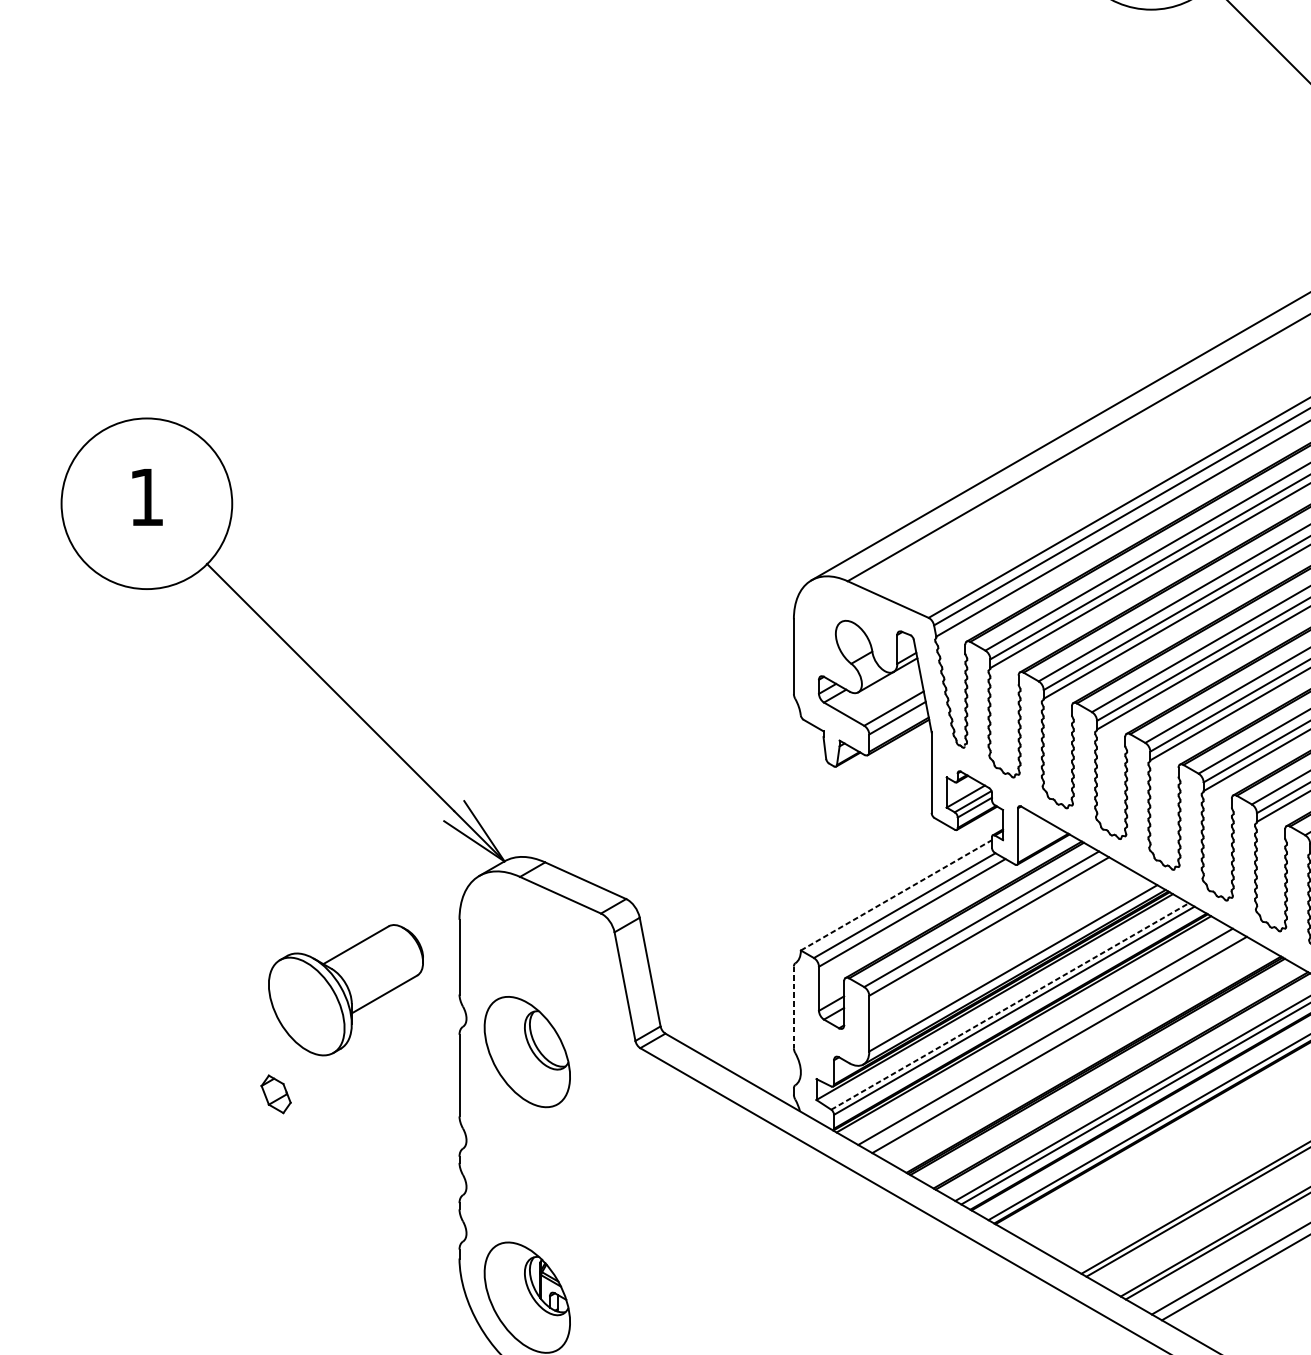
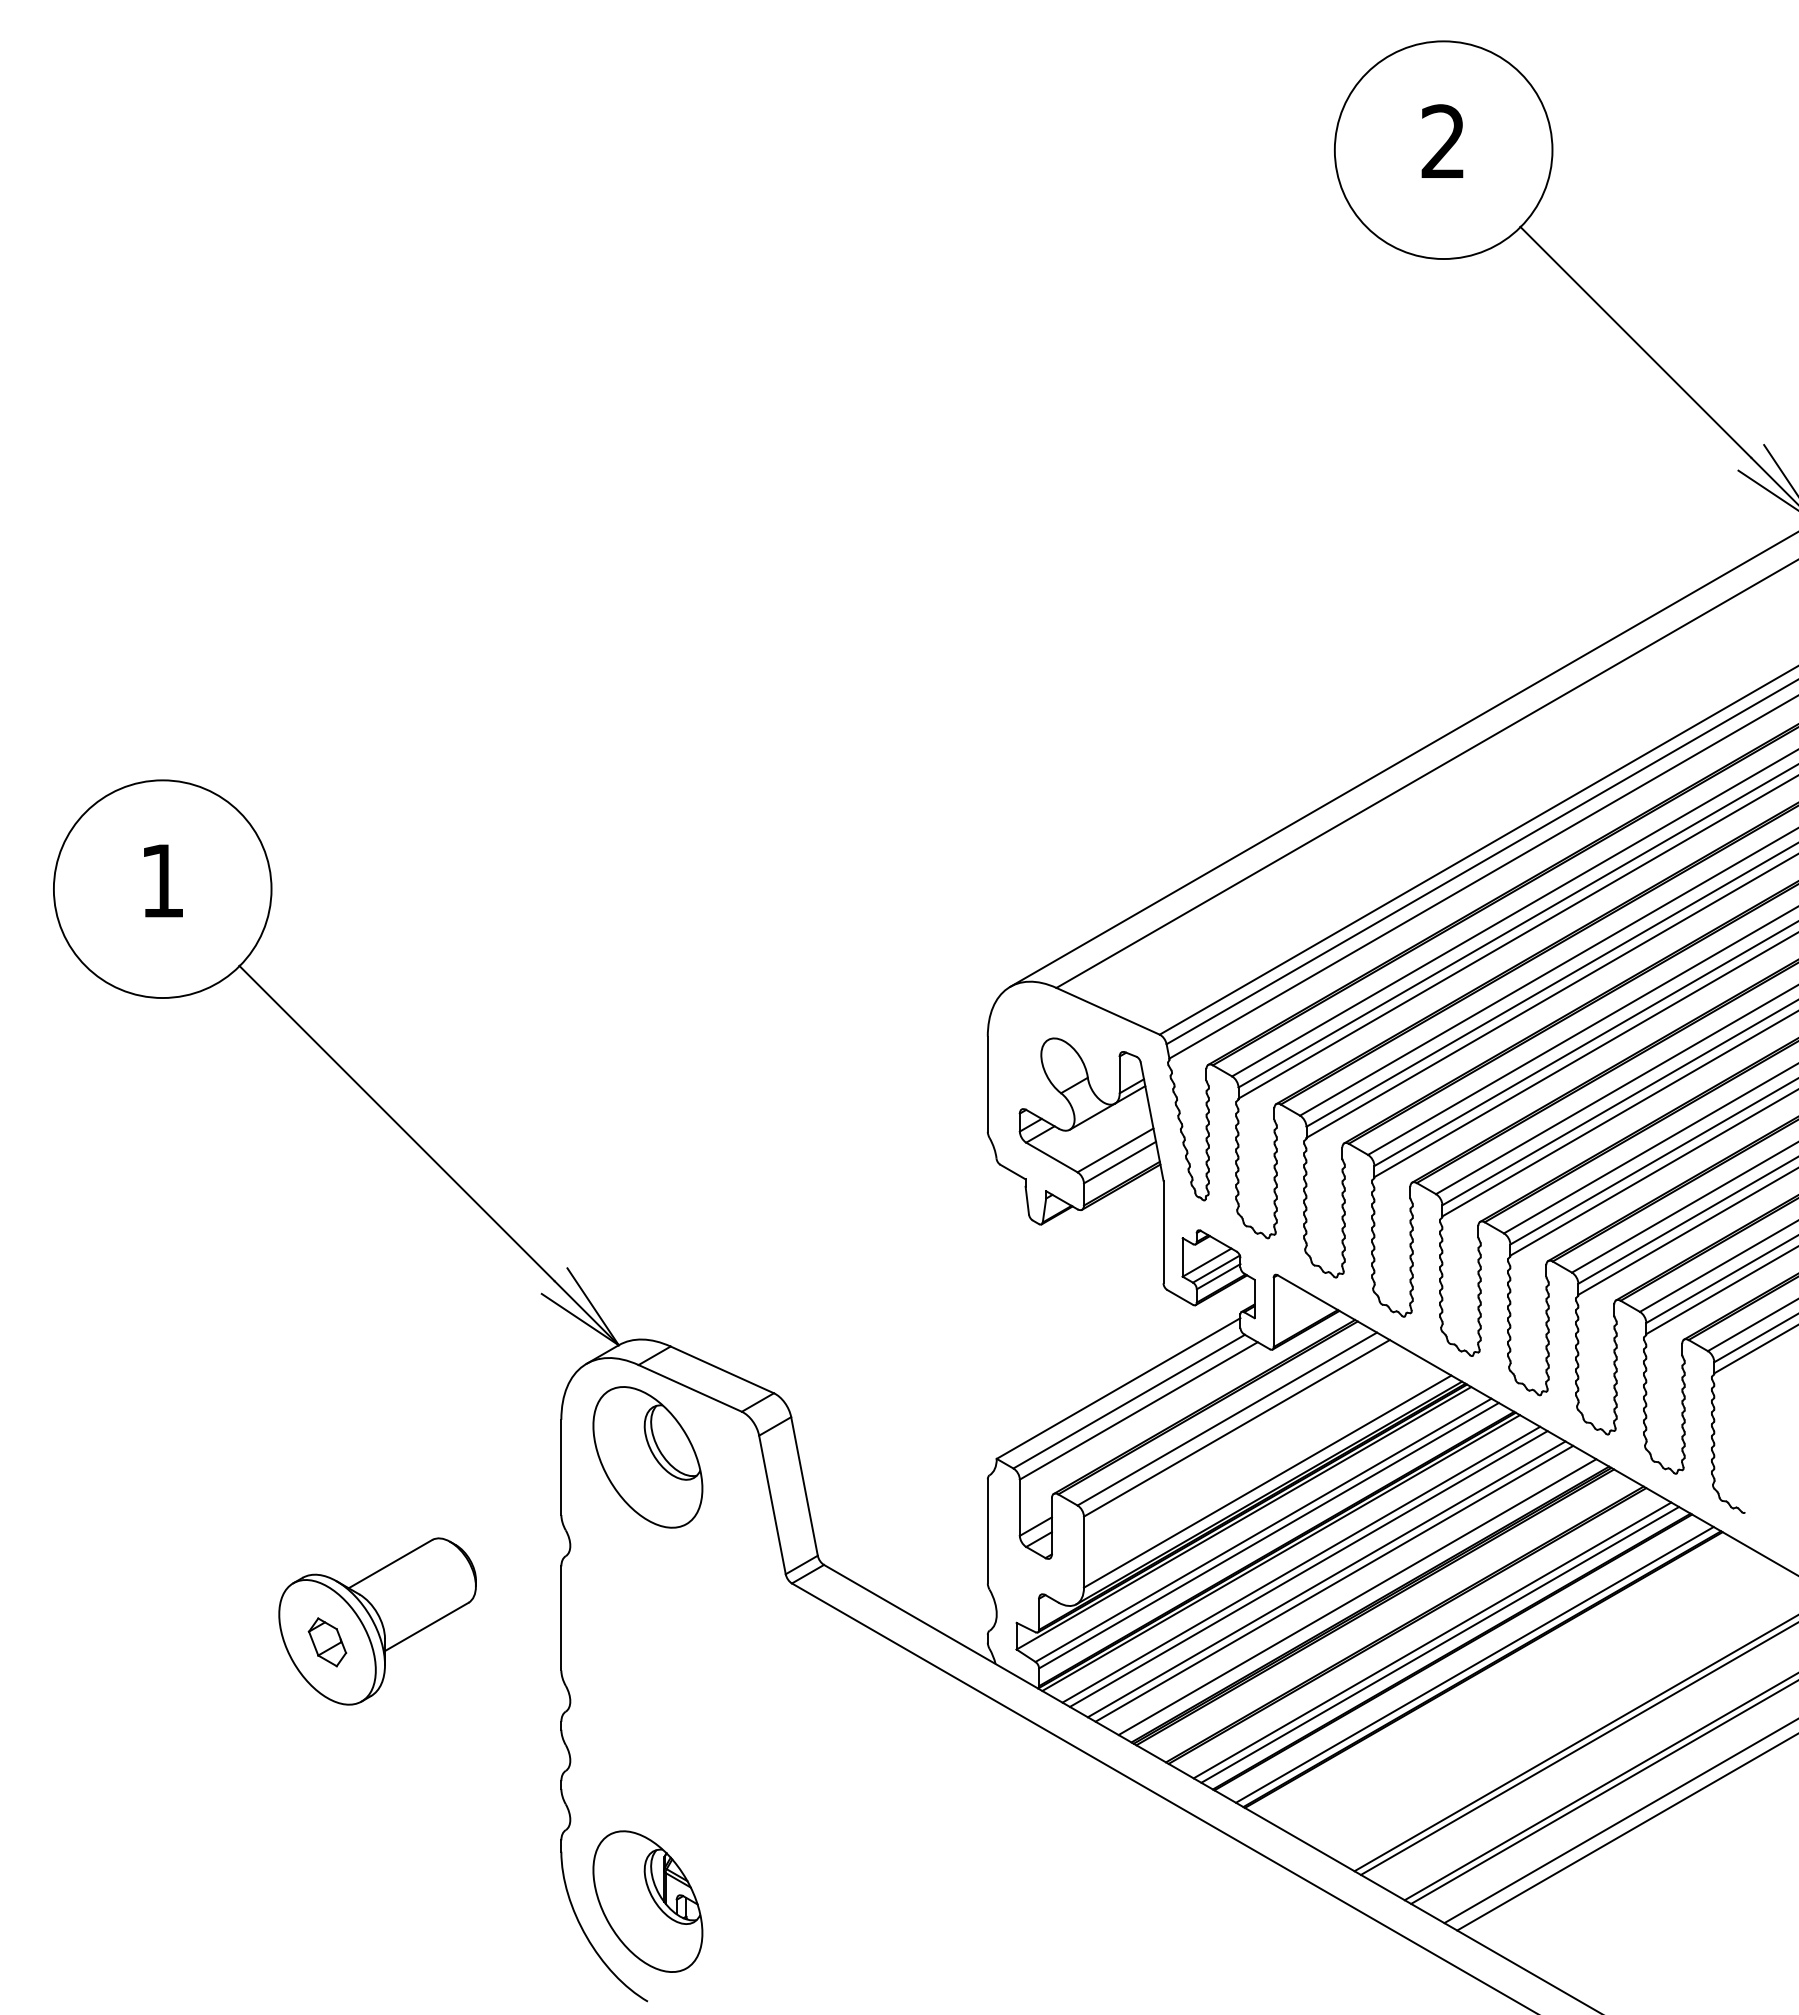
line: (896, 895) -> (1118, 1388), dashed -> solid
part: (345, 990) -> (377, 1621), moved
line: (1010, 1006) -> (1263, 1530), dashed -> solid
line: (793, 1007) -> (987, 1531), dashed -> solid
line: (1039, 1033) -> (1301, 1564), added
line: (1065, 1048) -> (1334, 1583), added
part: (527, 1052) -> (647, 1457), moved
line: (1083, 1059) -> (1357, 1597), added

